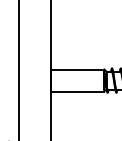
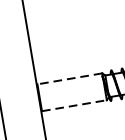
line: (77, 69) -> (69, 78), solid -> dashed
line: (77, 91) -> (74, 105), solid -> dashed

